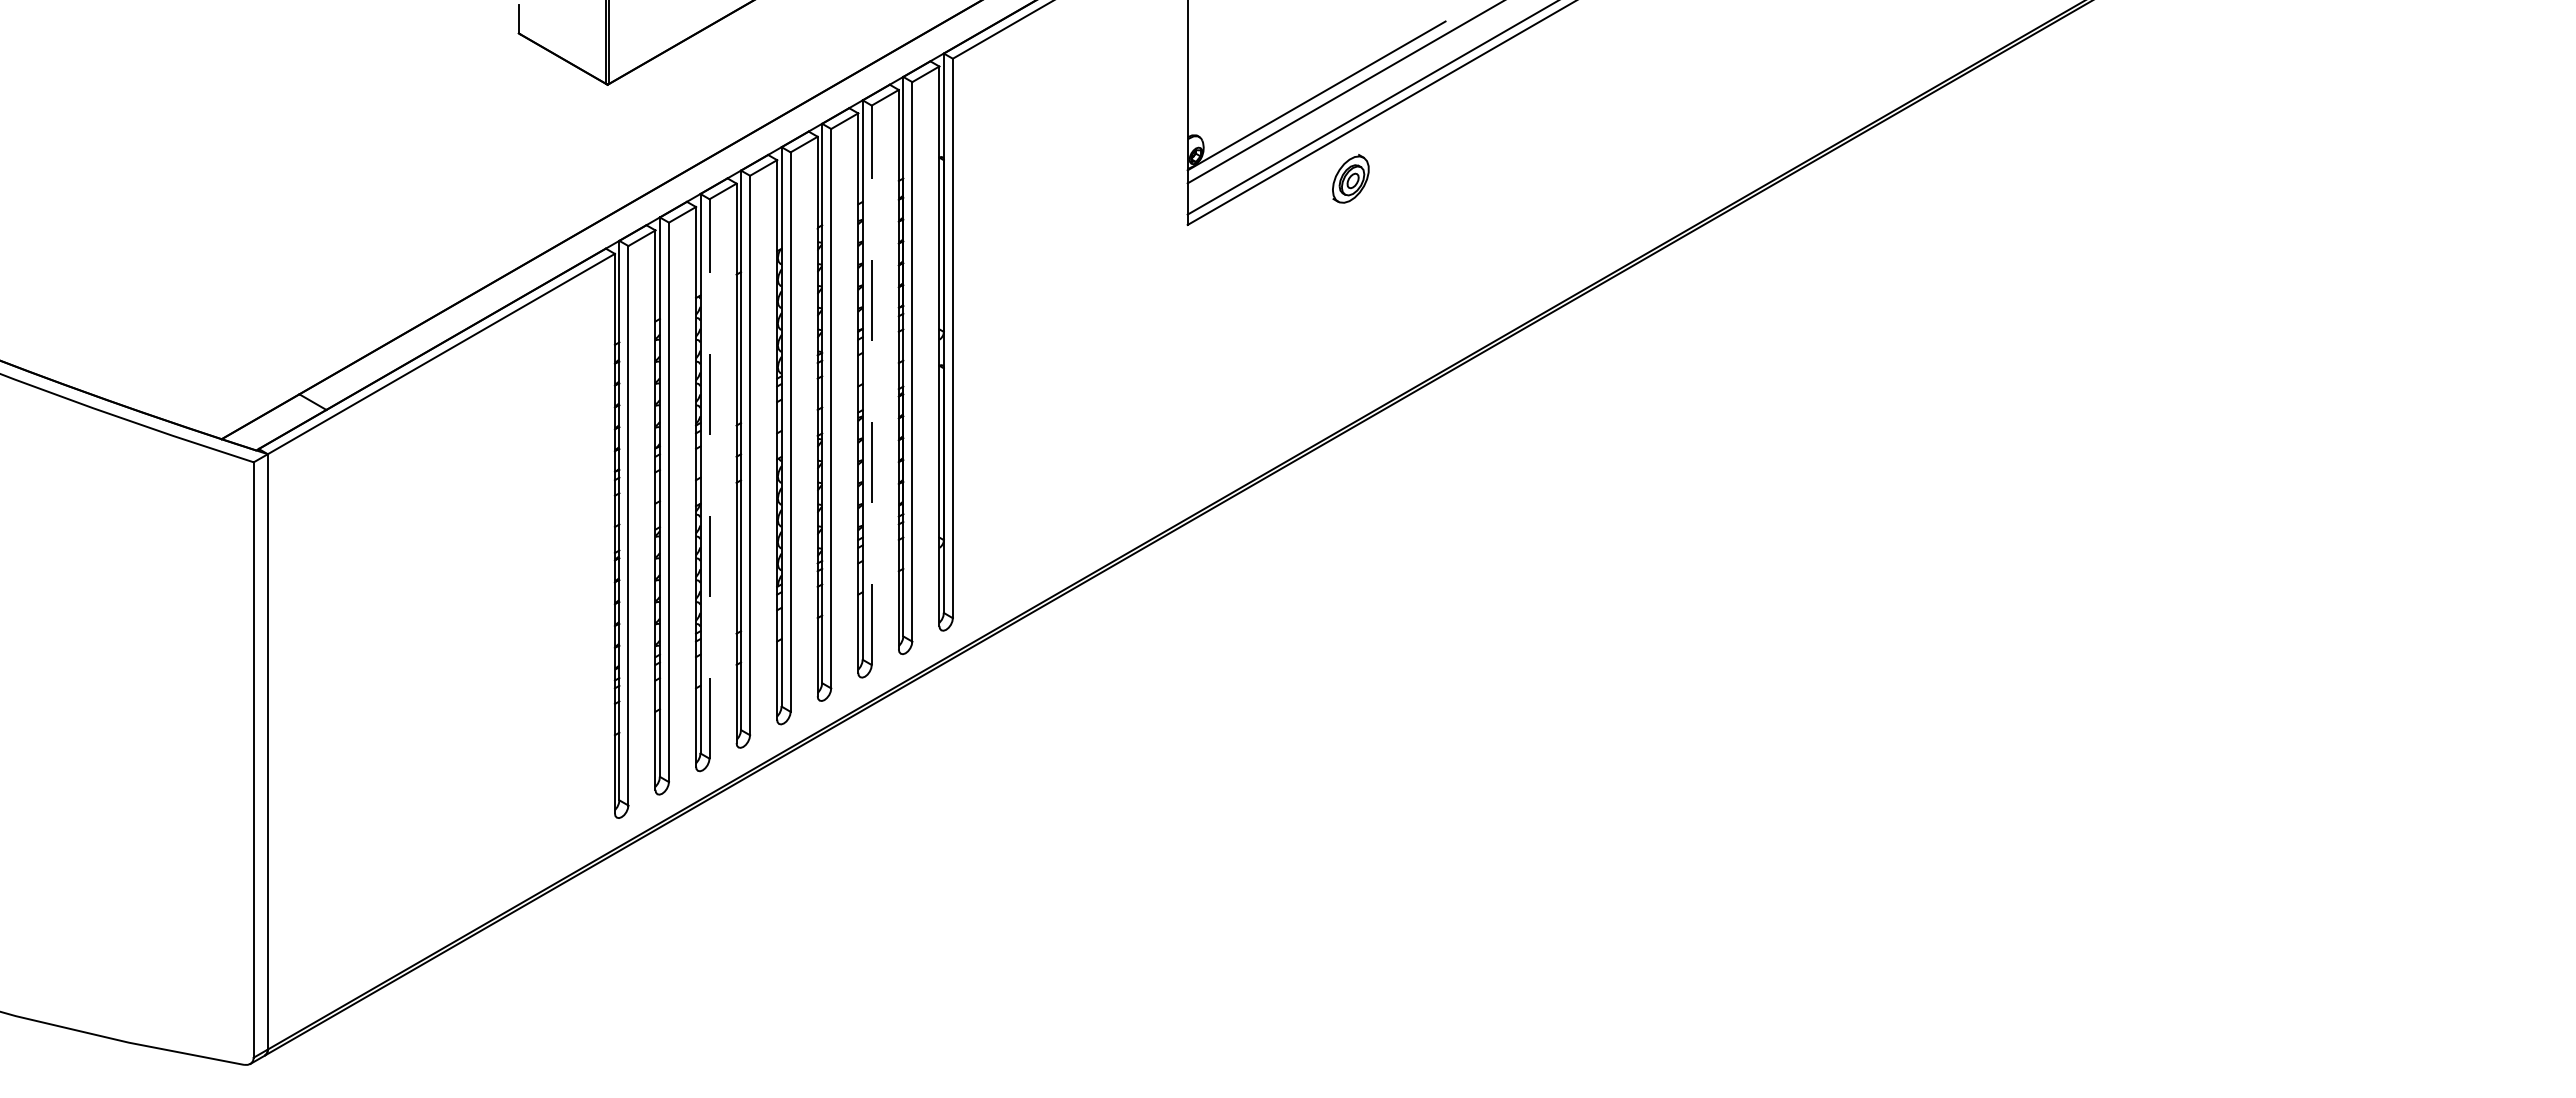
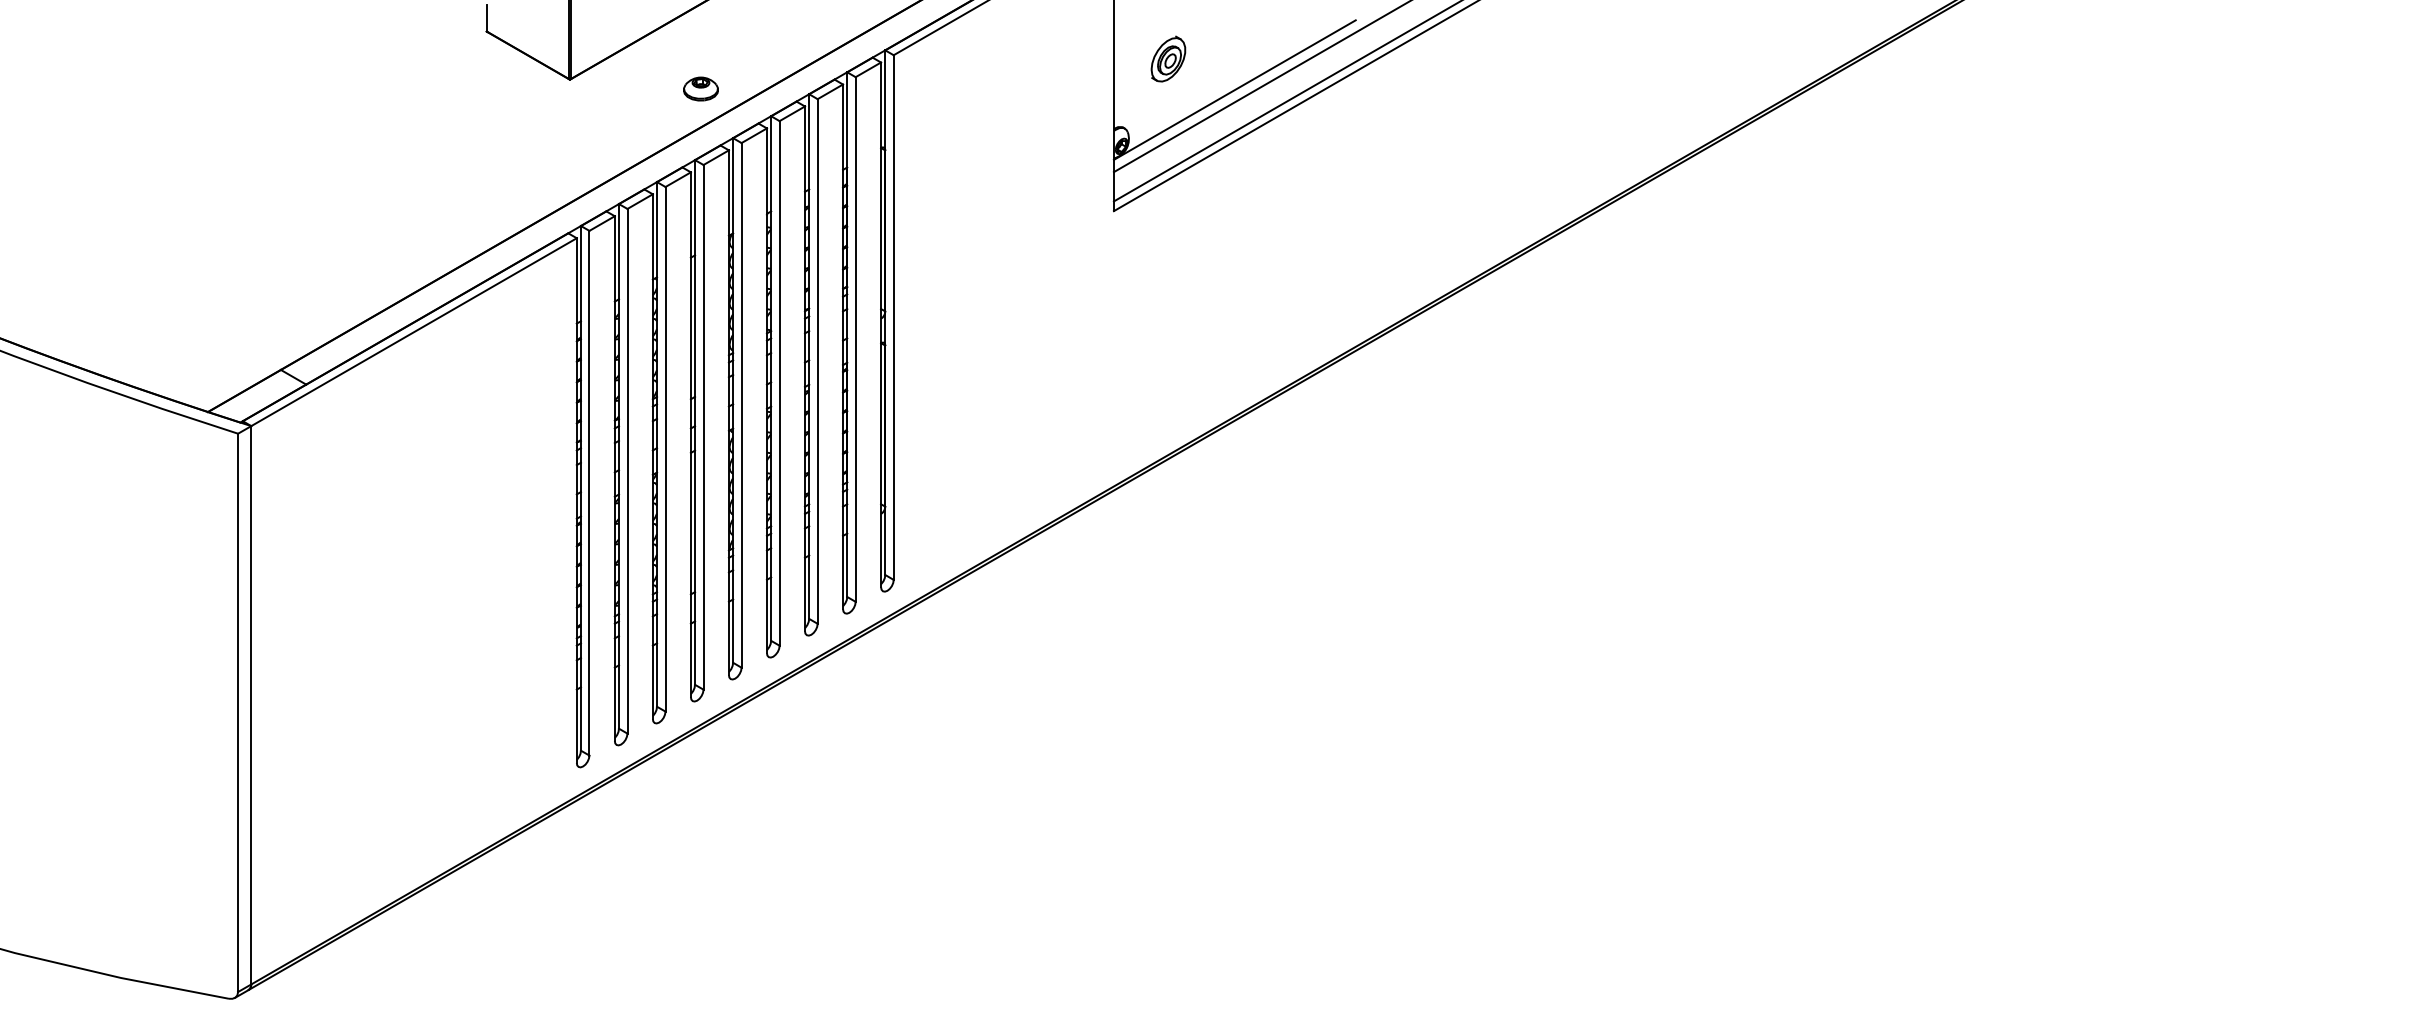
part: (747, 94) -> (701, 88), added
part: (1350, 178) -> (1168, 58), moved
line: (871, 385) -> (817, 361), dashed -> solid
line: (709, 478) -> (665, 448), dashed -> solid

